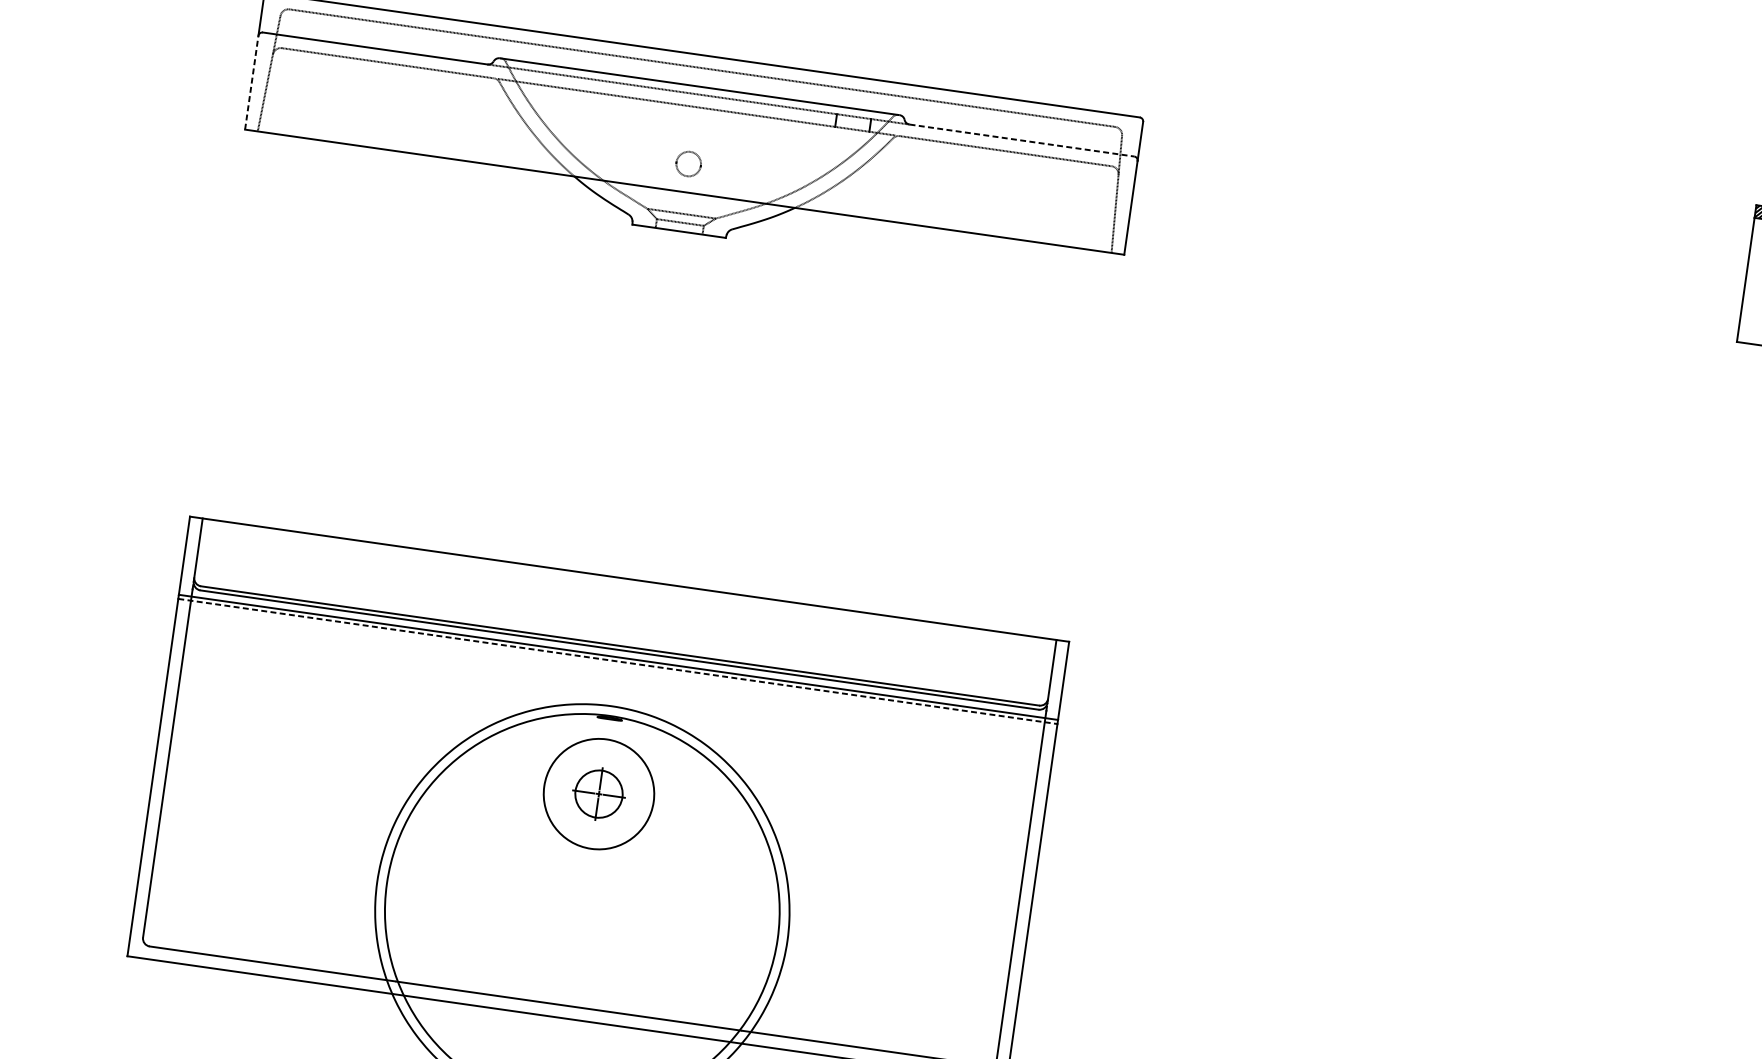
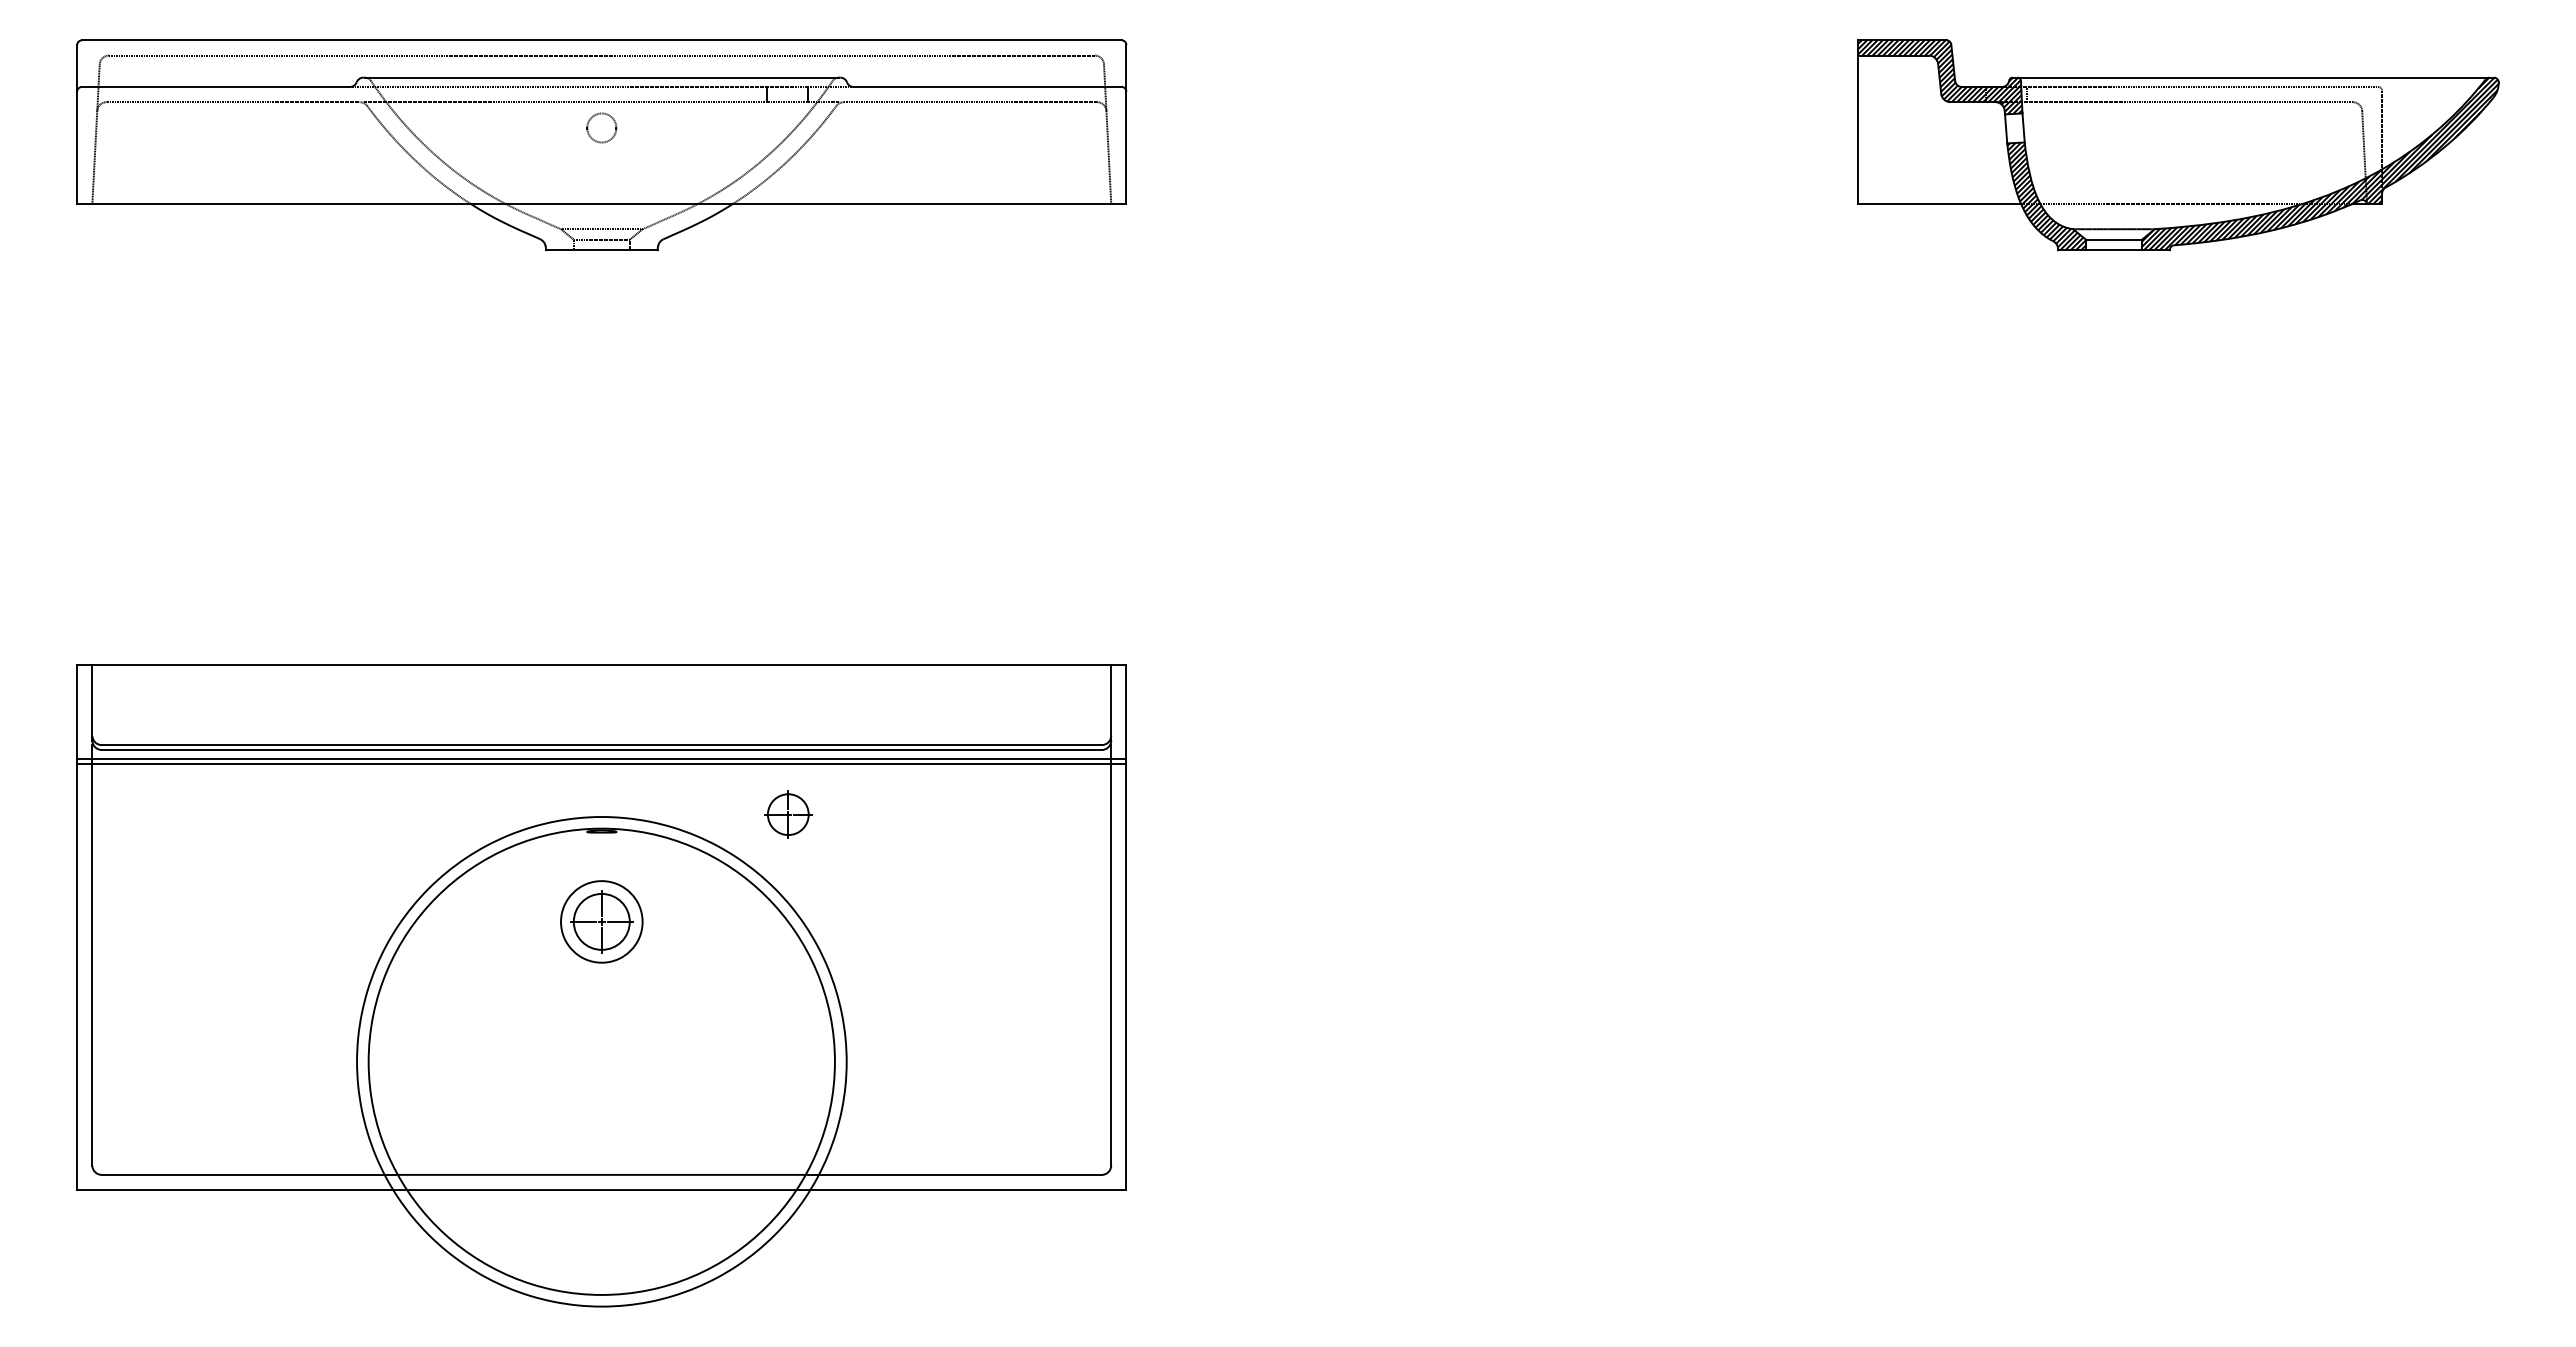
line: (252, 82) -> (77, 147), dashed -> solid
line: (1022, 141) -> (988, 87), dashed -> solid
part: (688, 163) -> (601, 127), moved
line: (617, 661) -> (601, 763), dashed -> solid
part: (768, 726) -> (788, 814), added
circle: (598, 793) -> (601, 921), size x0.62

